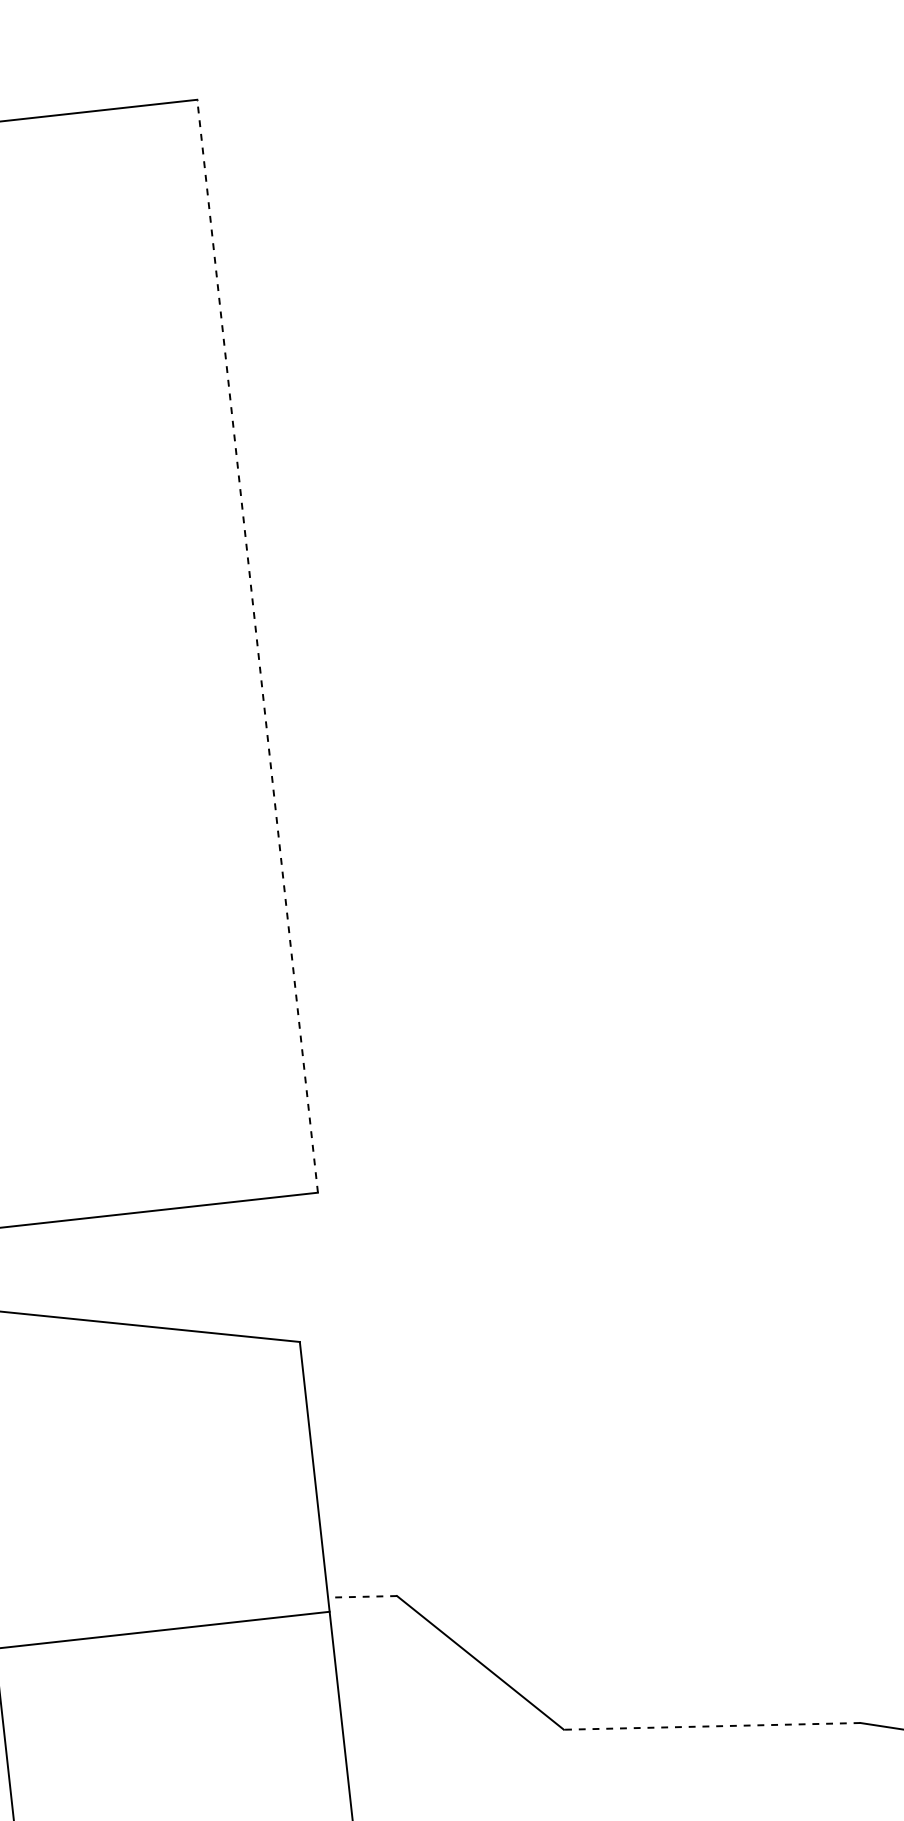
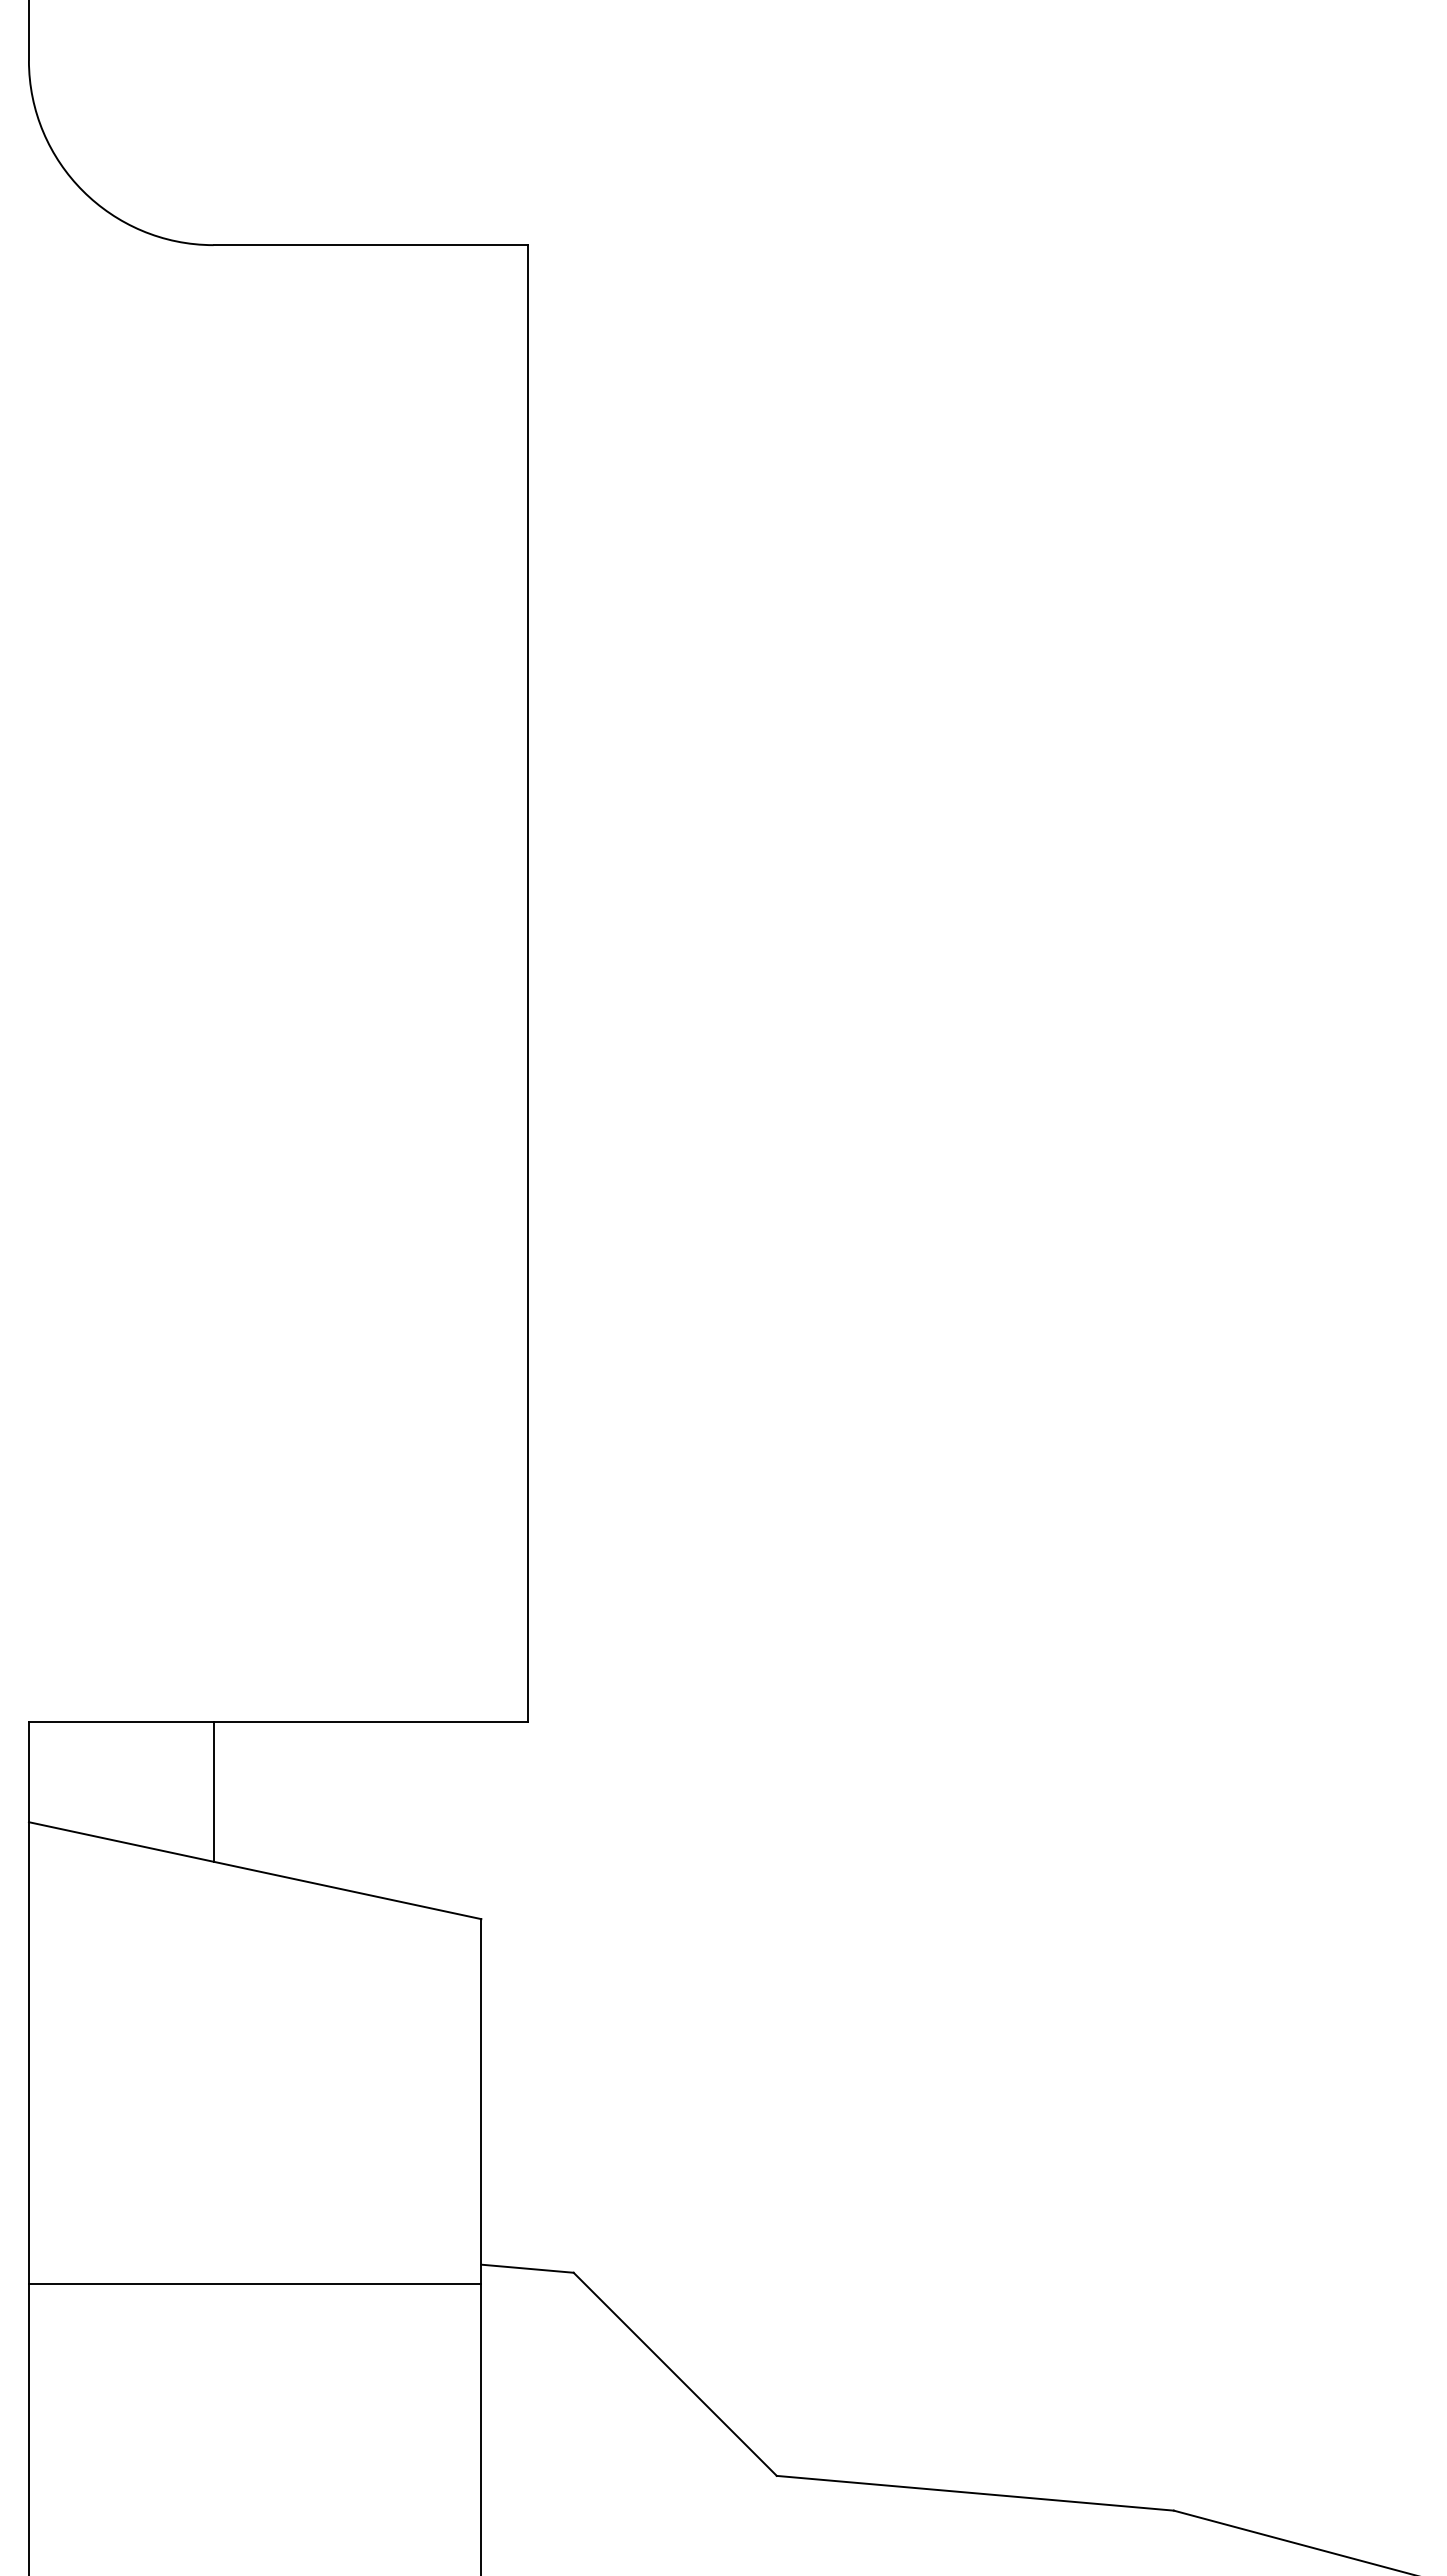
line: (257, 646) -> (527, 983), dashed -> solid
line: (91, 1269) -> (213, 1791), added
line: (362, 1596) -> (527, 2268), dashed -> solid
line: (711, 1726) -> (974, 2493), dashed -> solid

